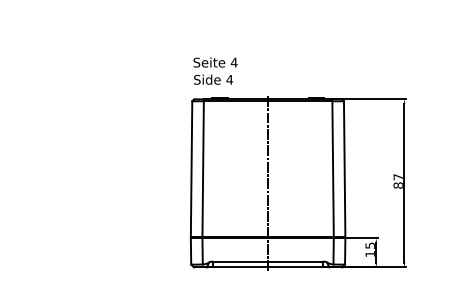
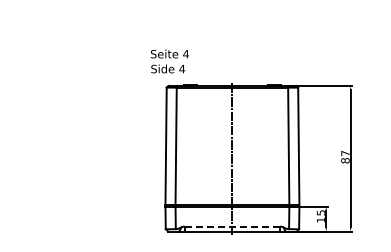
text: (215, 71) -> (169, 61), moved
line: (268, 261) -> (232, 226), solid -> dashed

